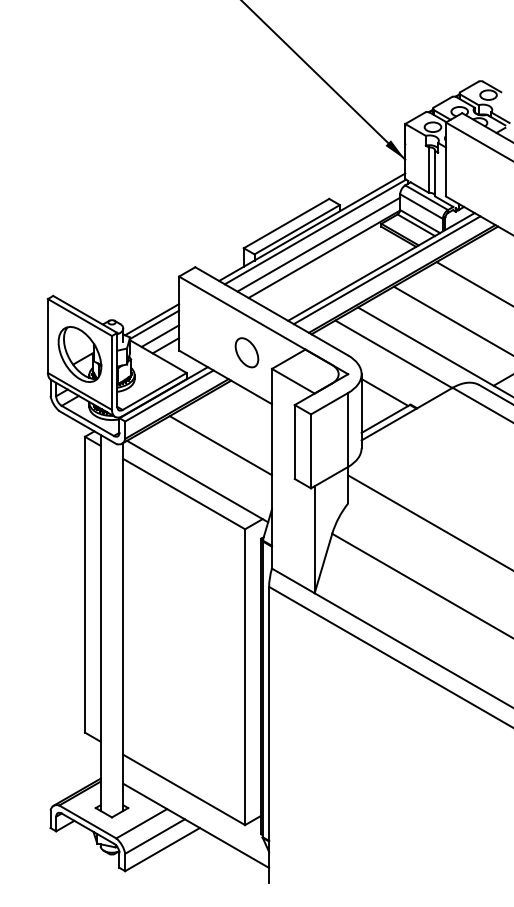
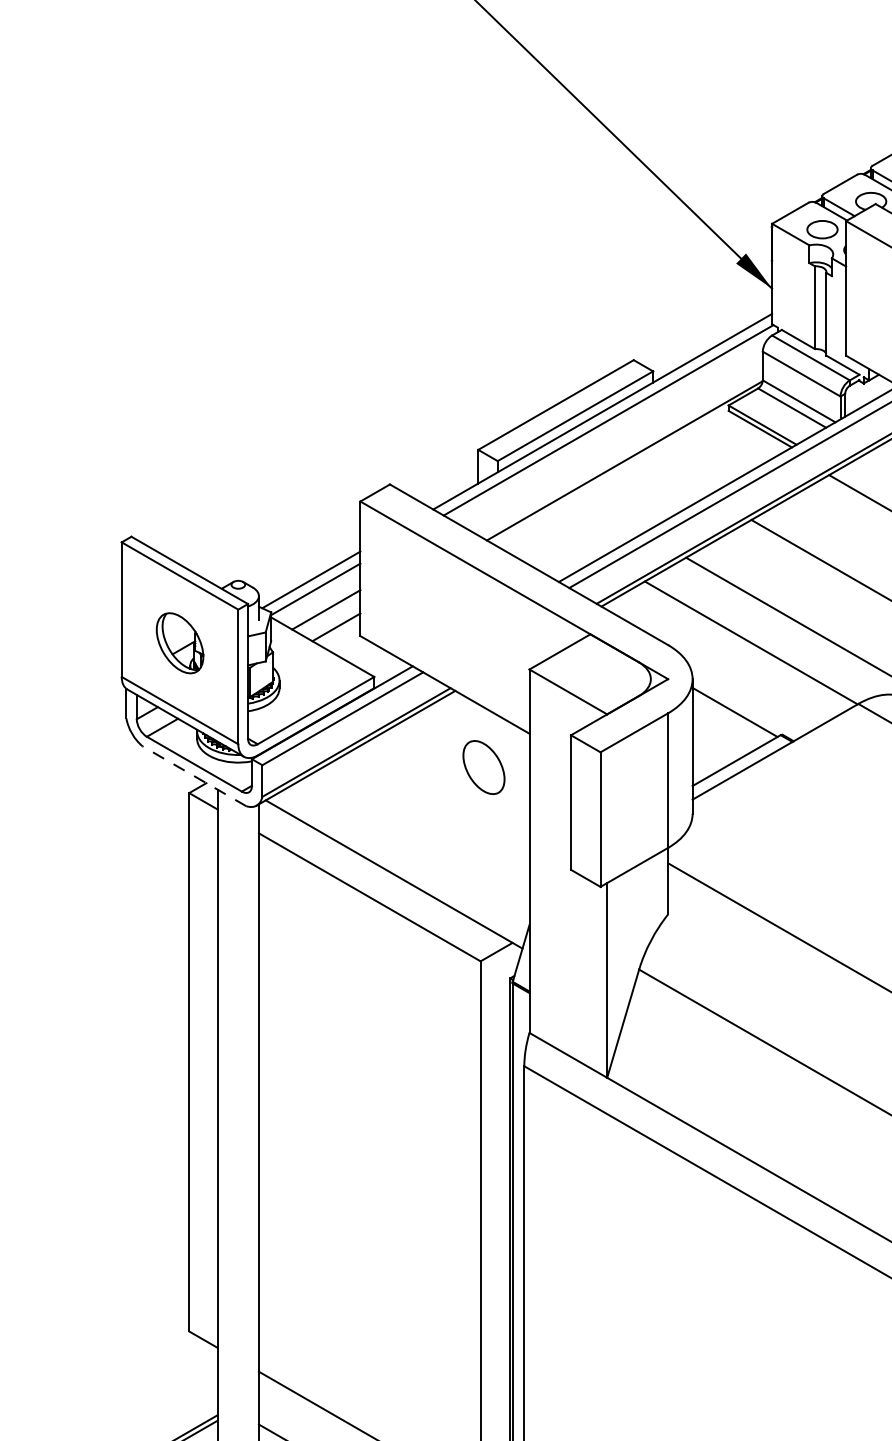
line: (318, 244) -> (614, 443), removed
part: (246, 352) -> (483, 767), moved
part: (79, 354) -> (179, 643), size x0.6
line: (87, 427) -> (193, 776), solid -> dashed
line: (220, 445) -> (435, 808), removed

